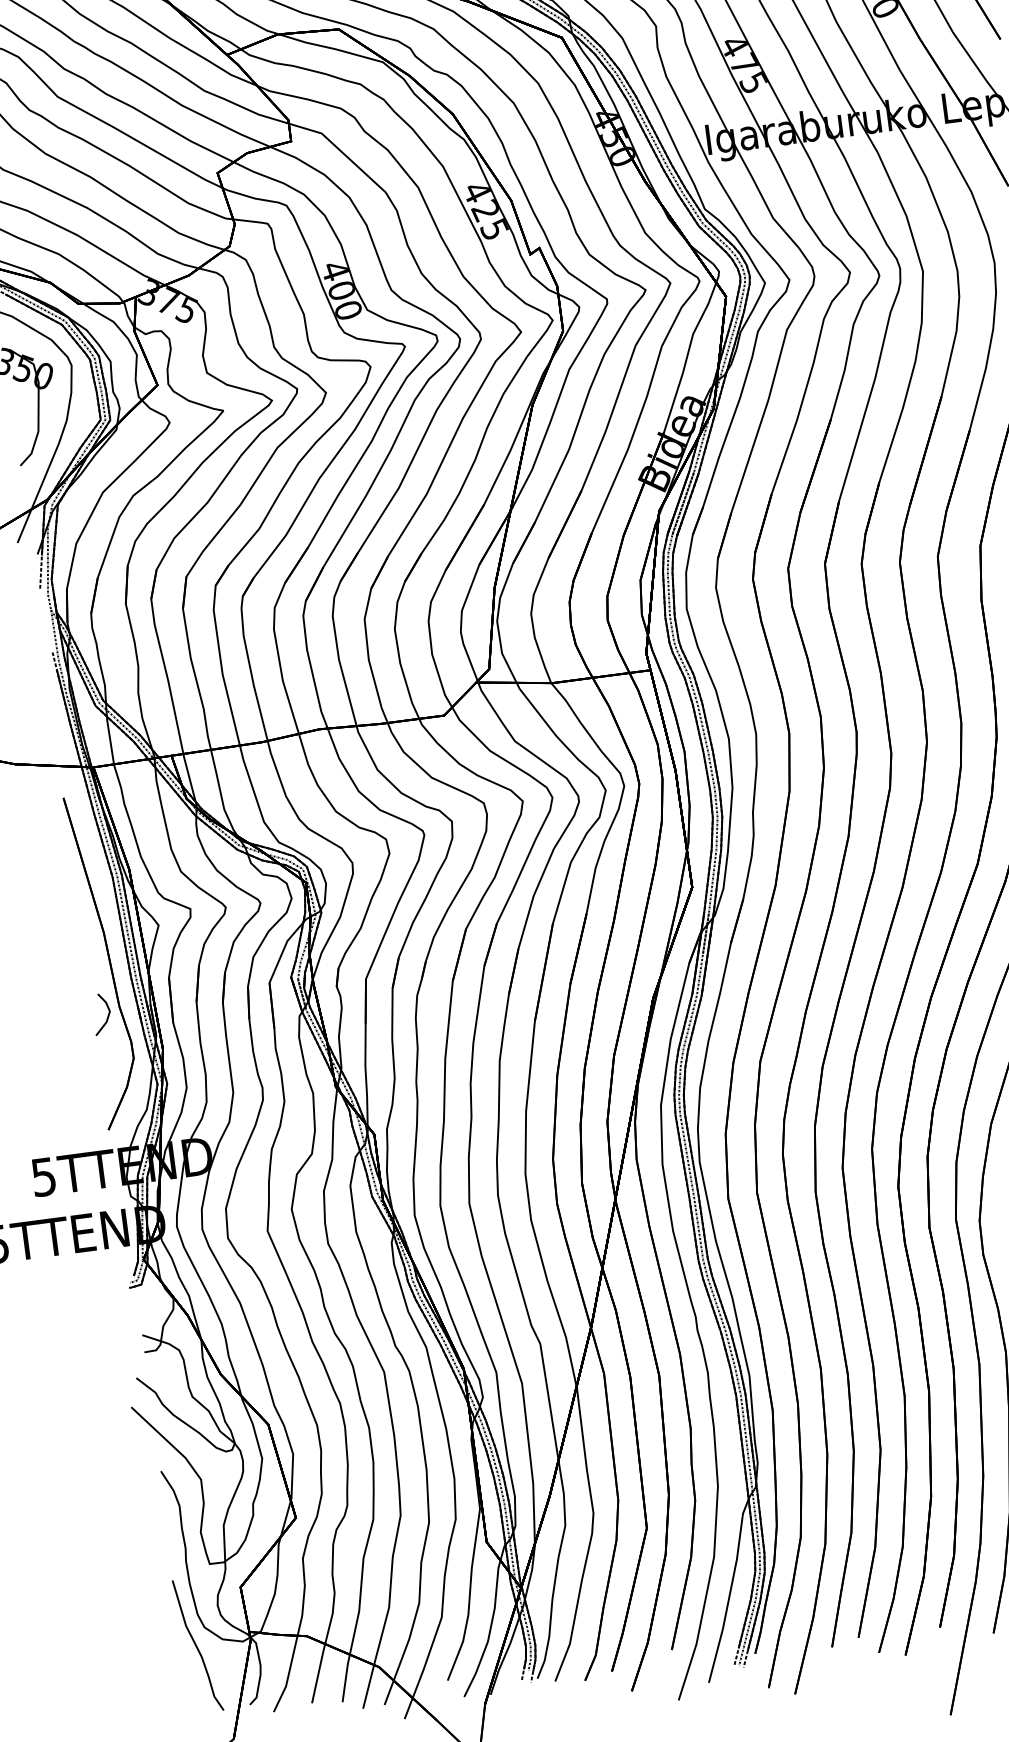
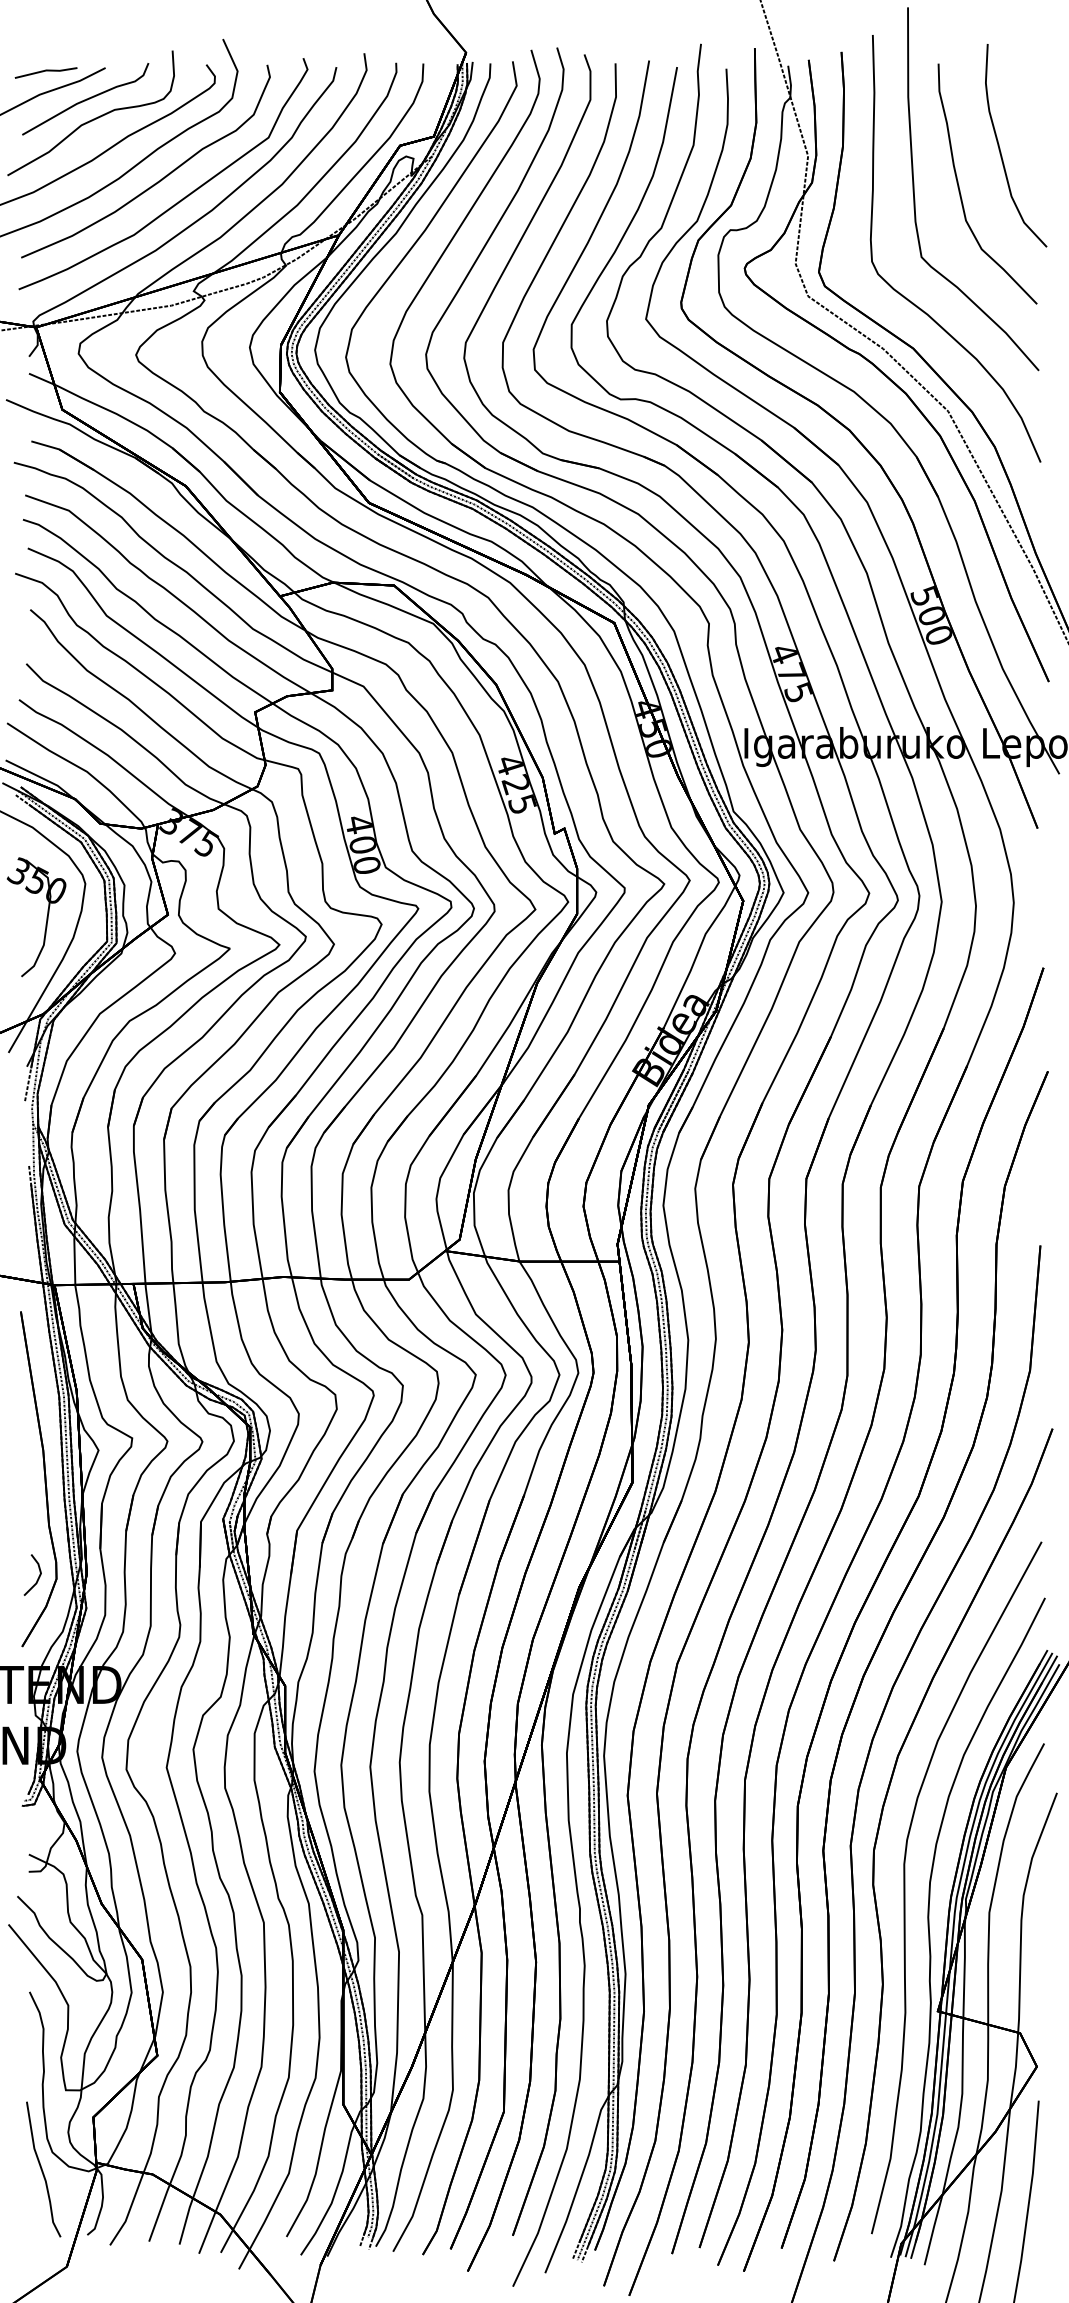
line: (107, 1014) -> (38, 1576), moved

